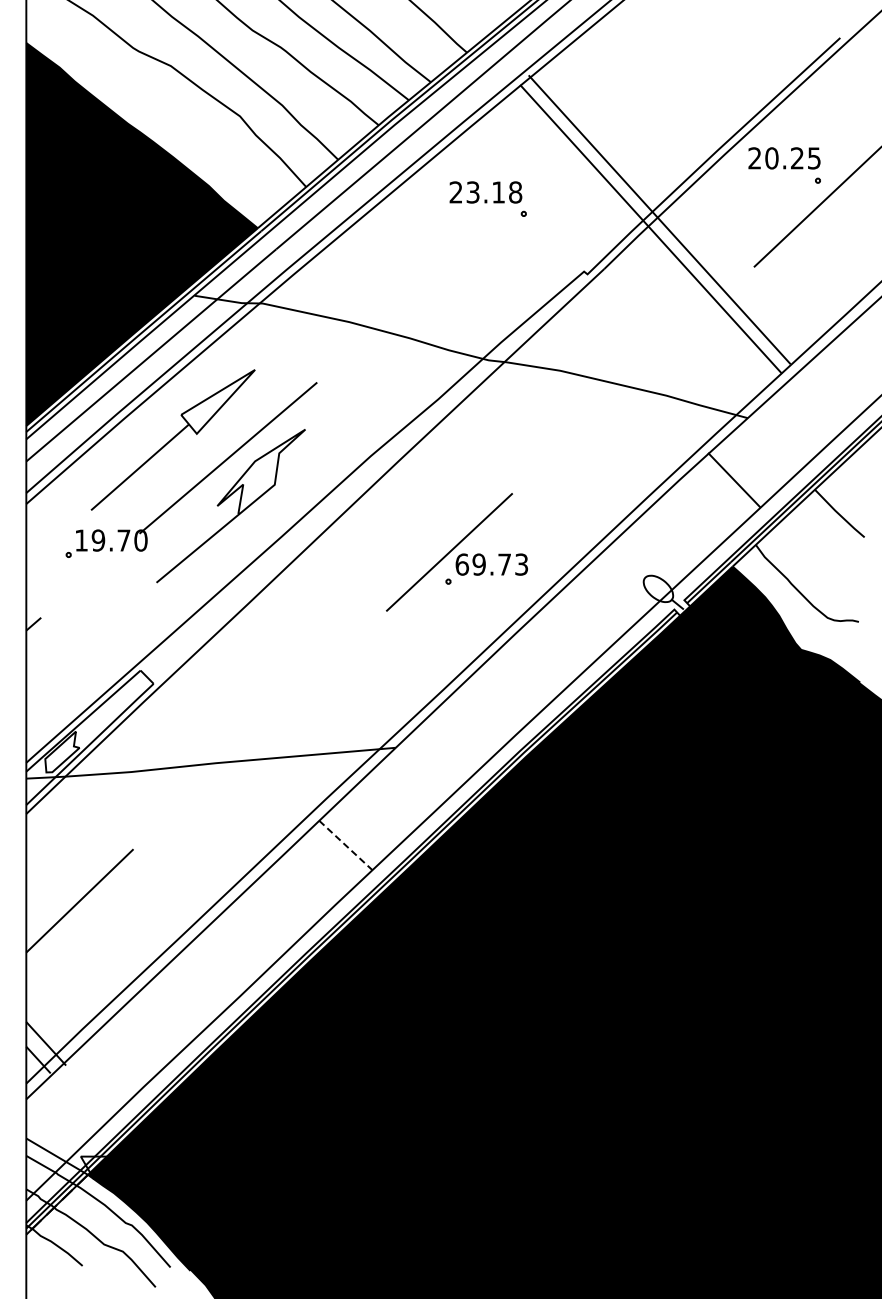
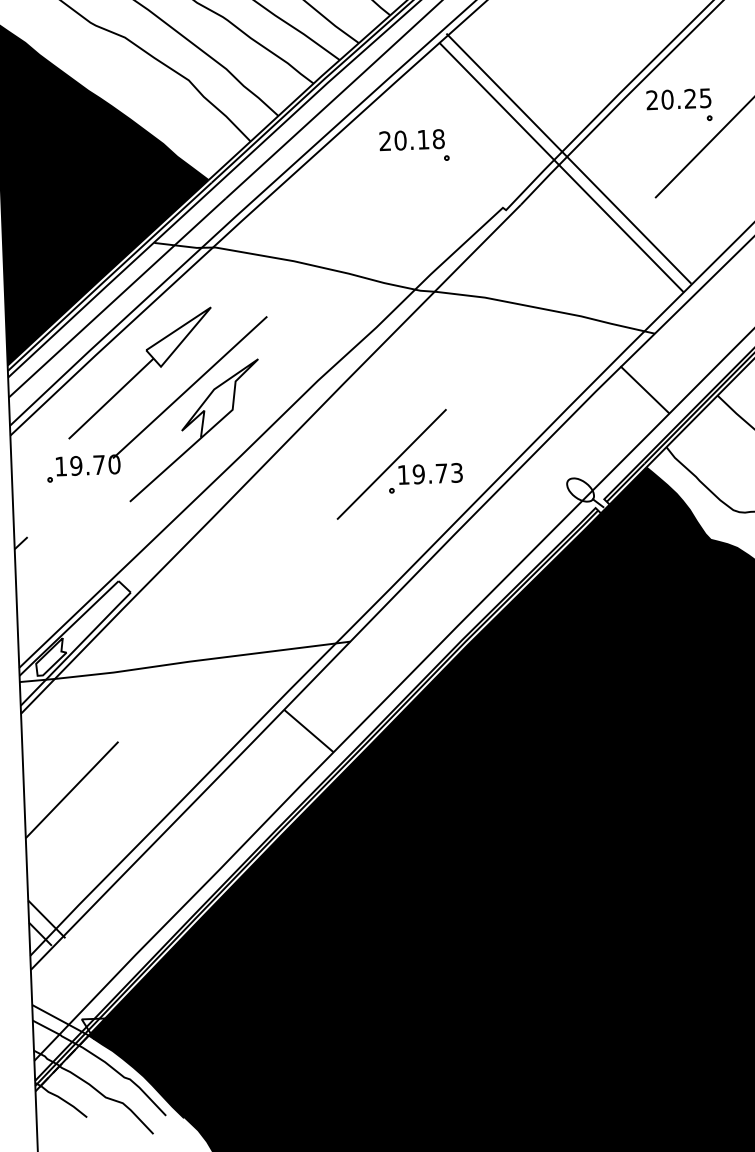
text: (472, 192) -> (400, 140), 23.18 -> 20.18
text: (462, 564) -> (403, 474), 69.73 -> 19.73
line: (346, 845) -> (309, 731), dashed -> solid

